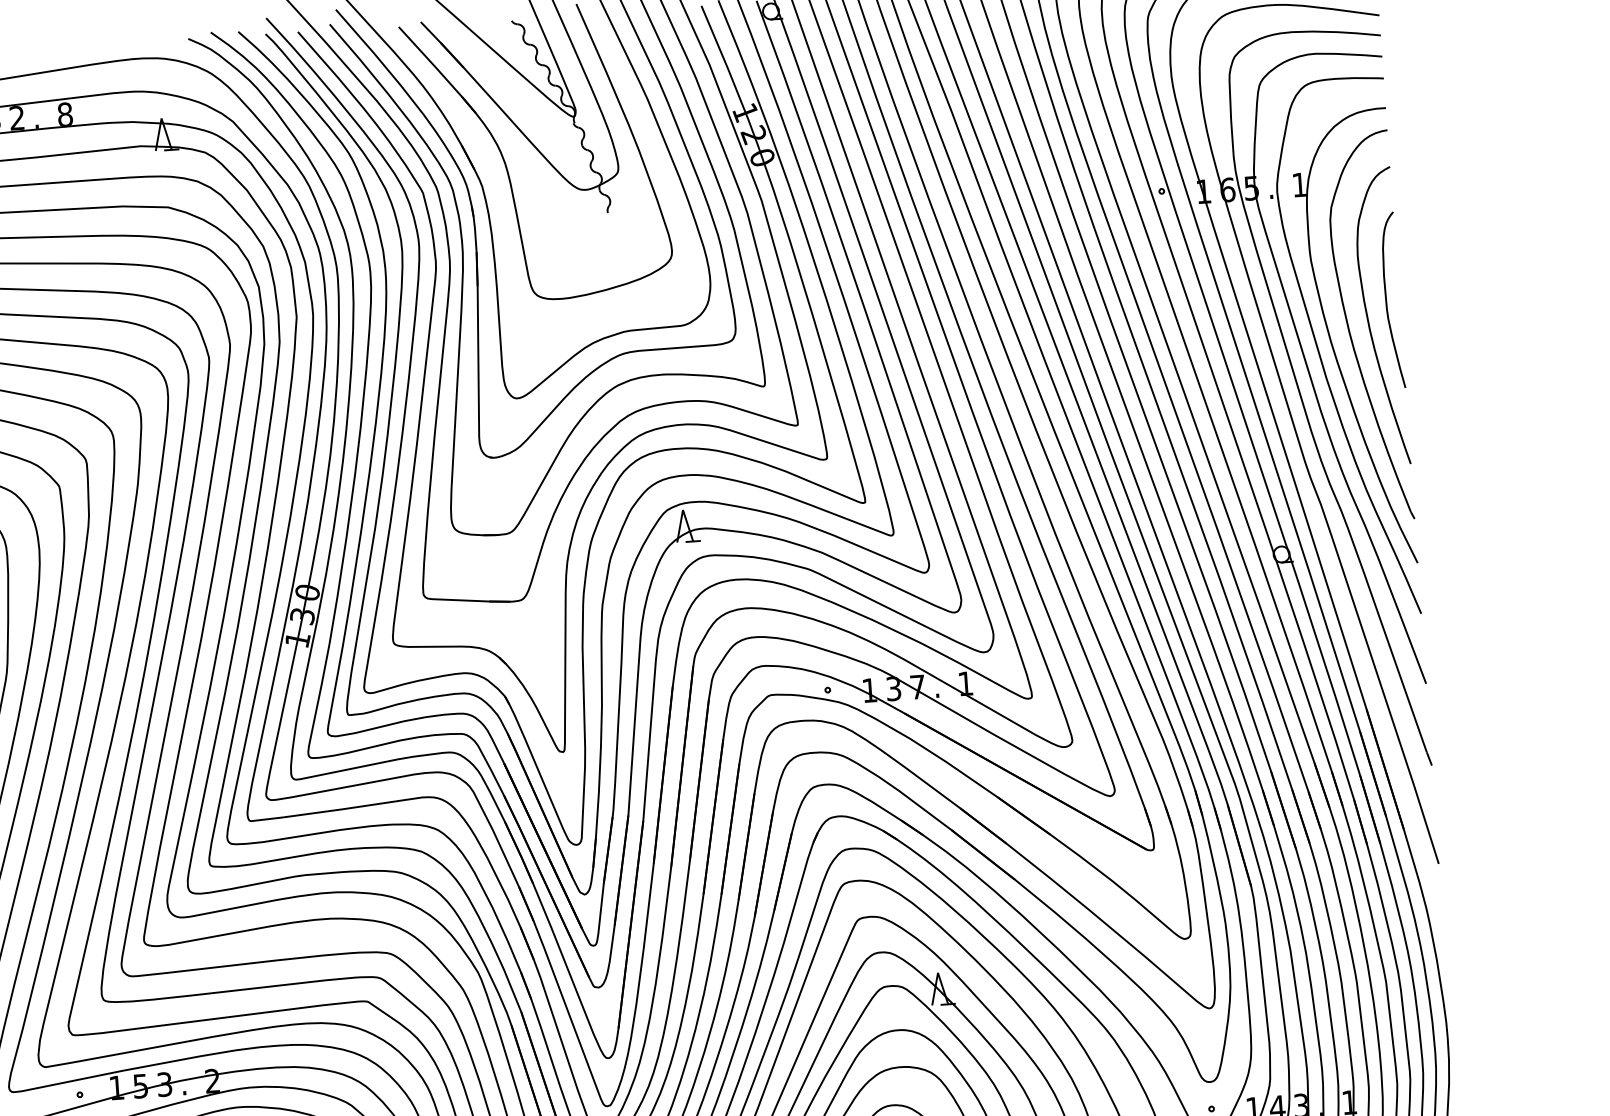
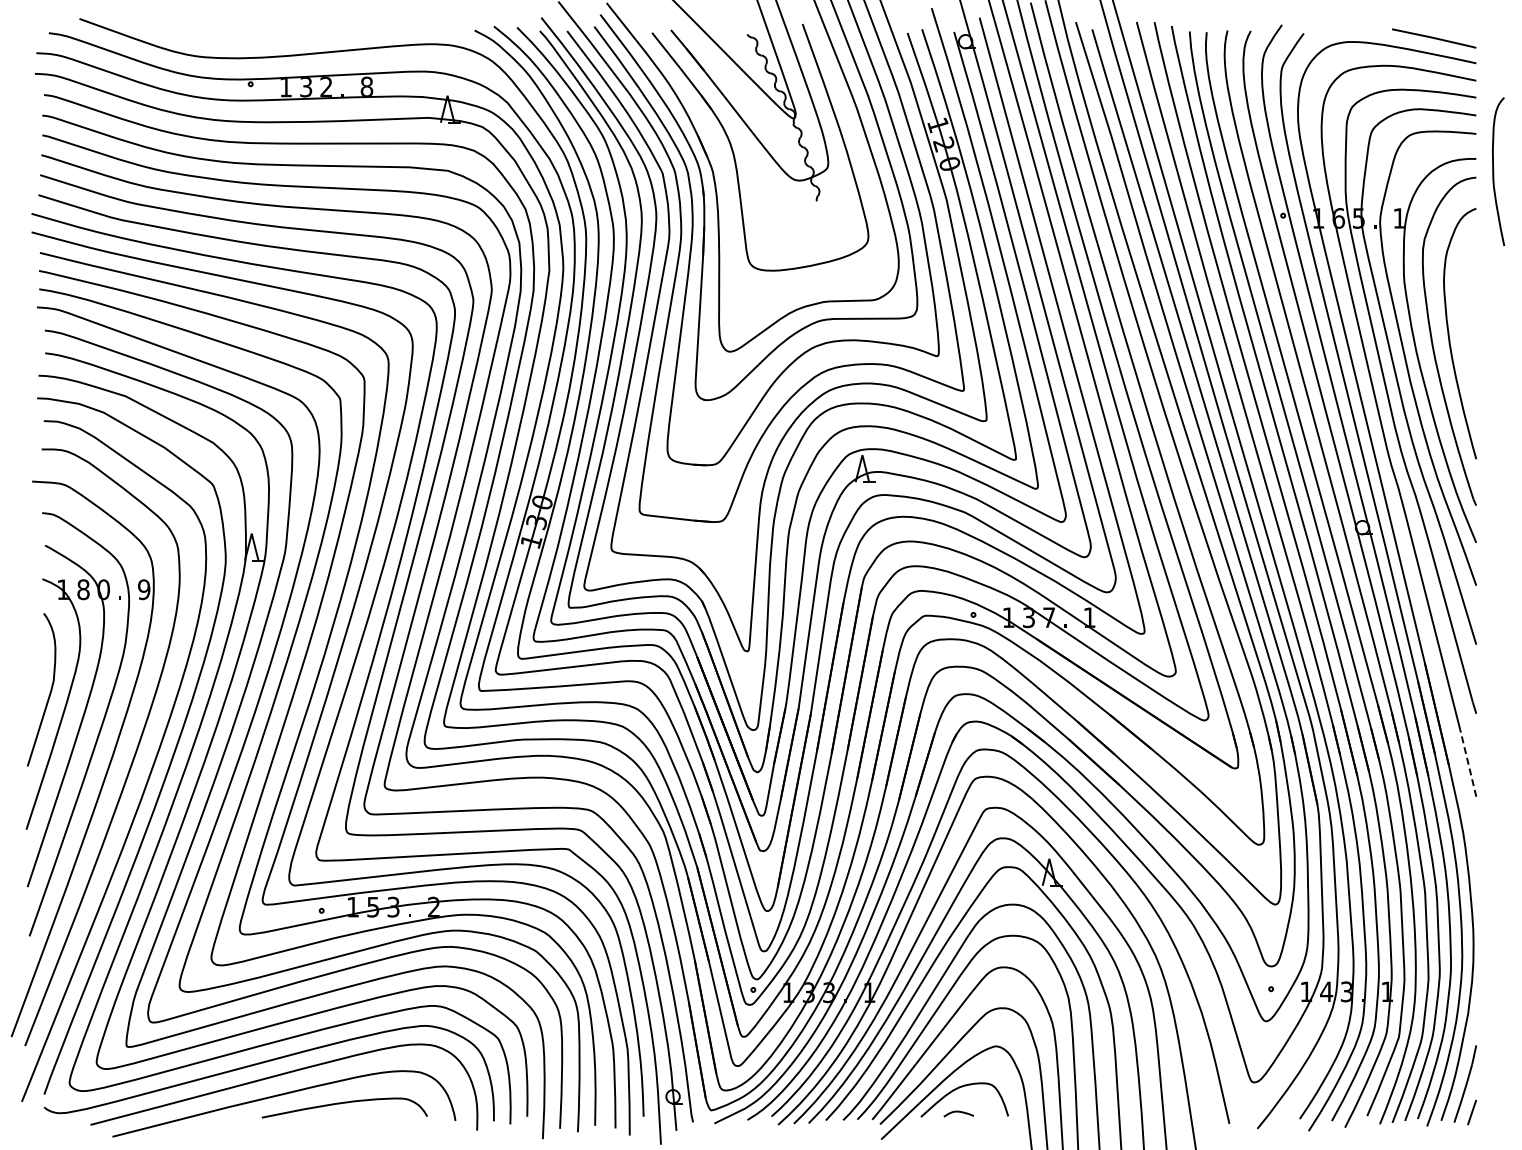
curve: (1387, 300) -> (1494, 171), moved
line: (1426, 824) -> (1468, 762), solid -> dashed

